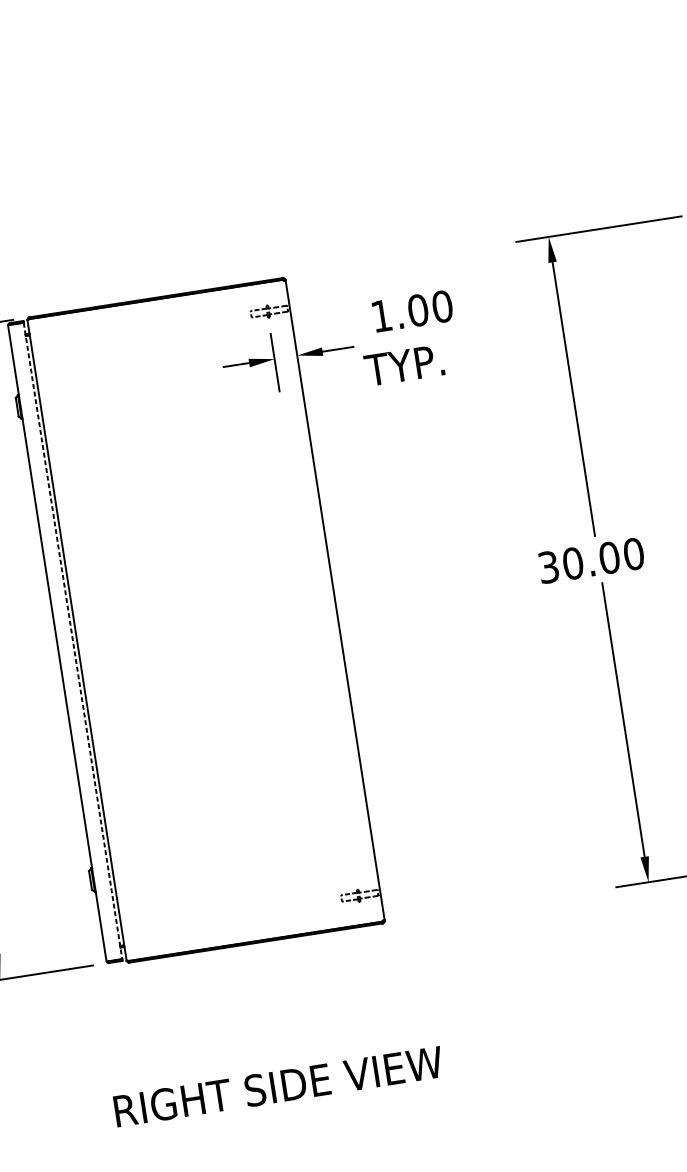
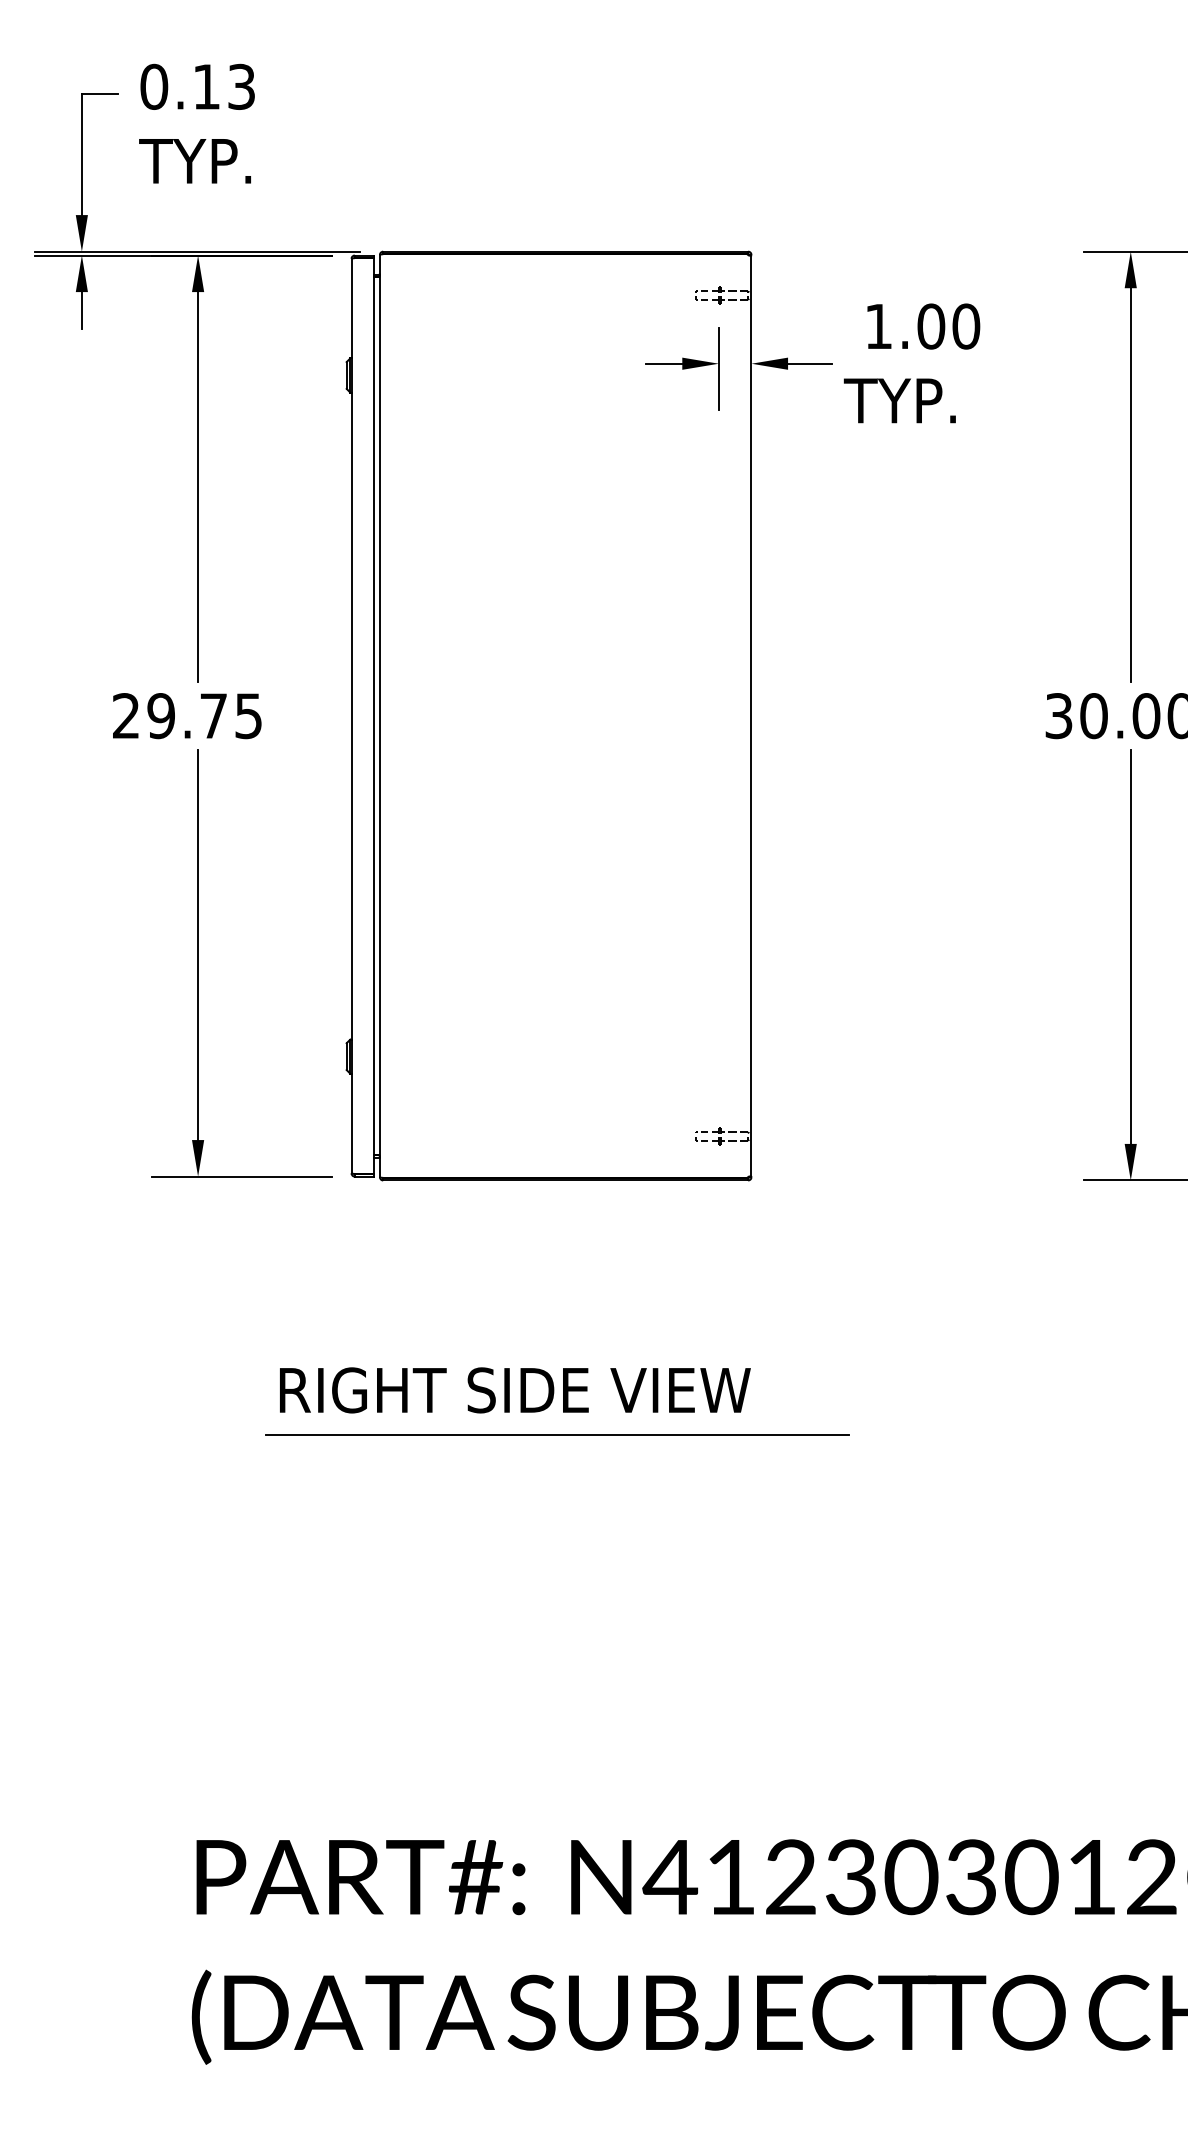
line: (73, 641) -> (374, 716), dashed -> solid
text: (278, 1086) -> (515, 1390), moved
line: (277, 1121) -> (556, 1435), added

